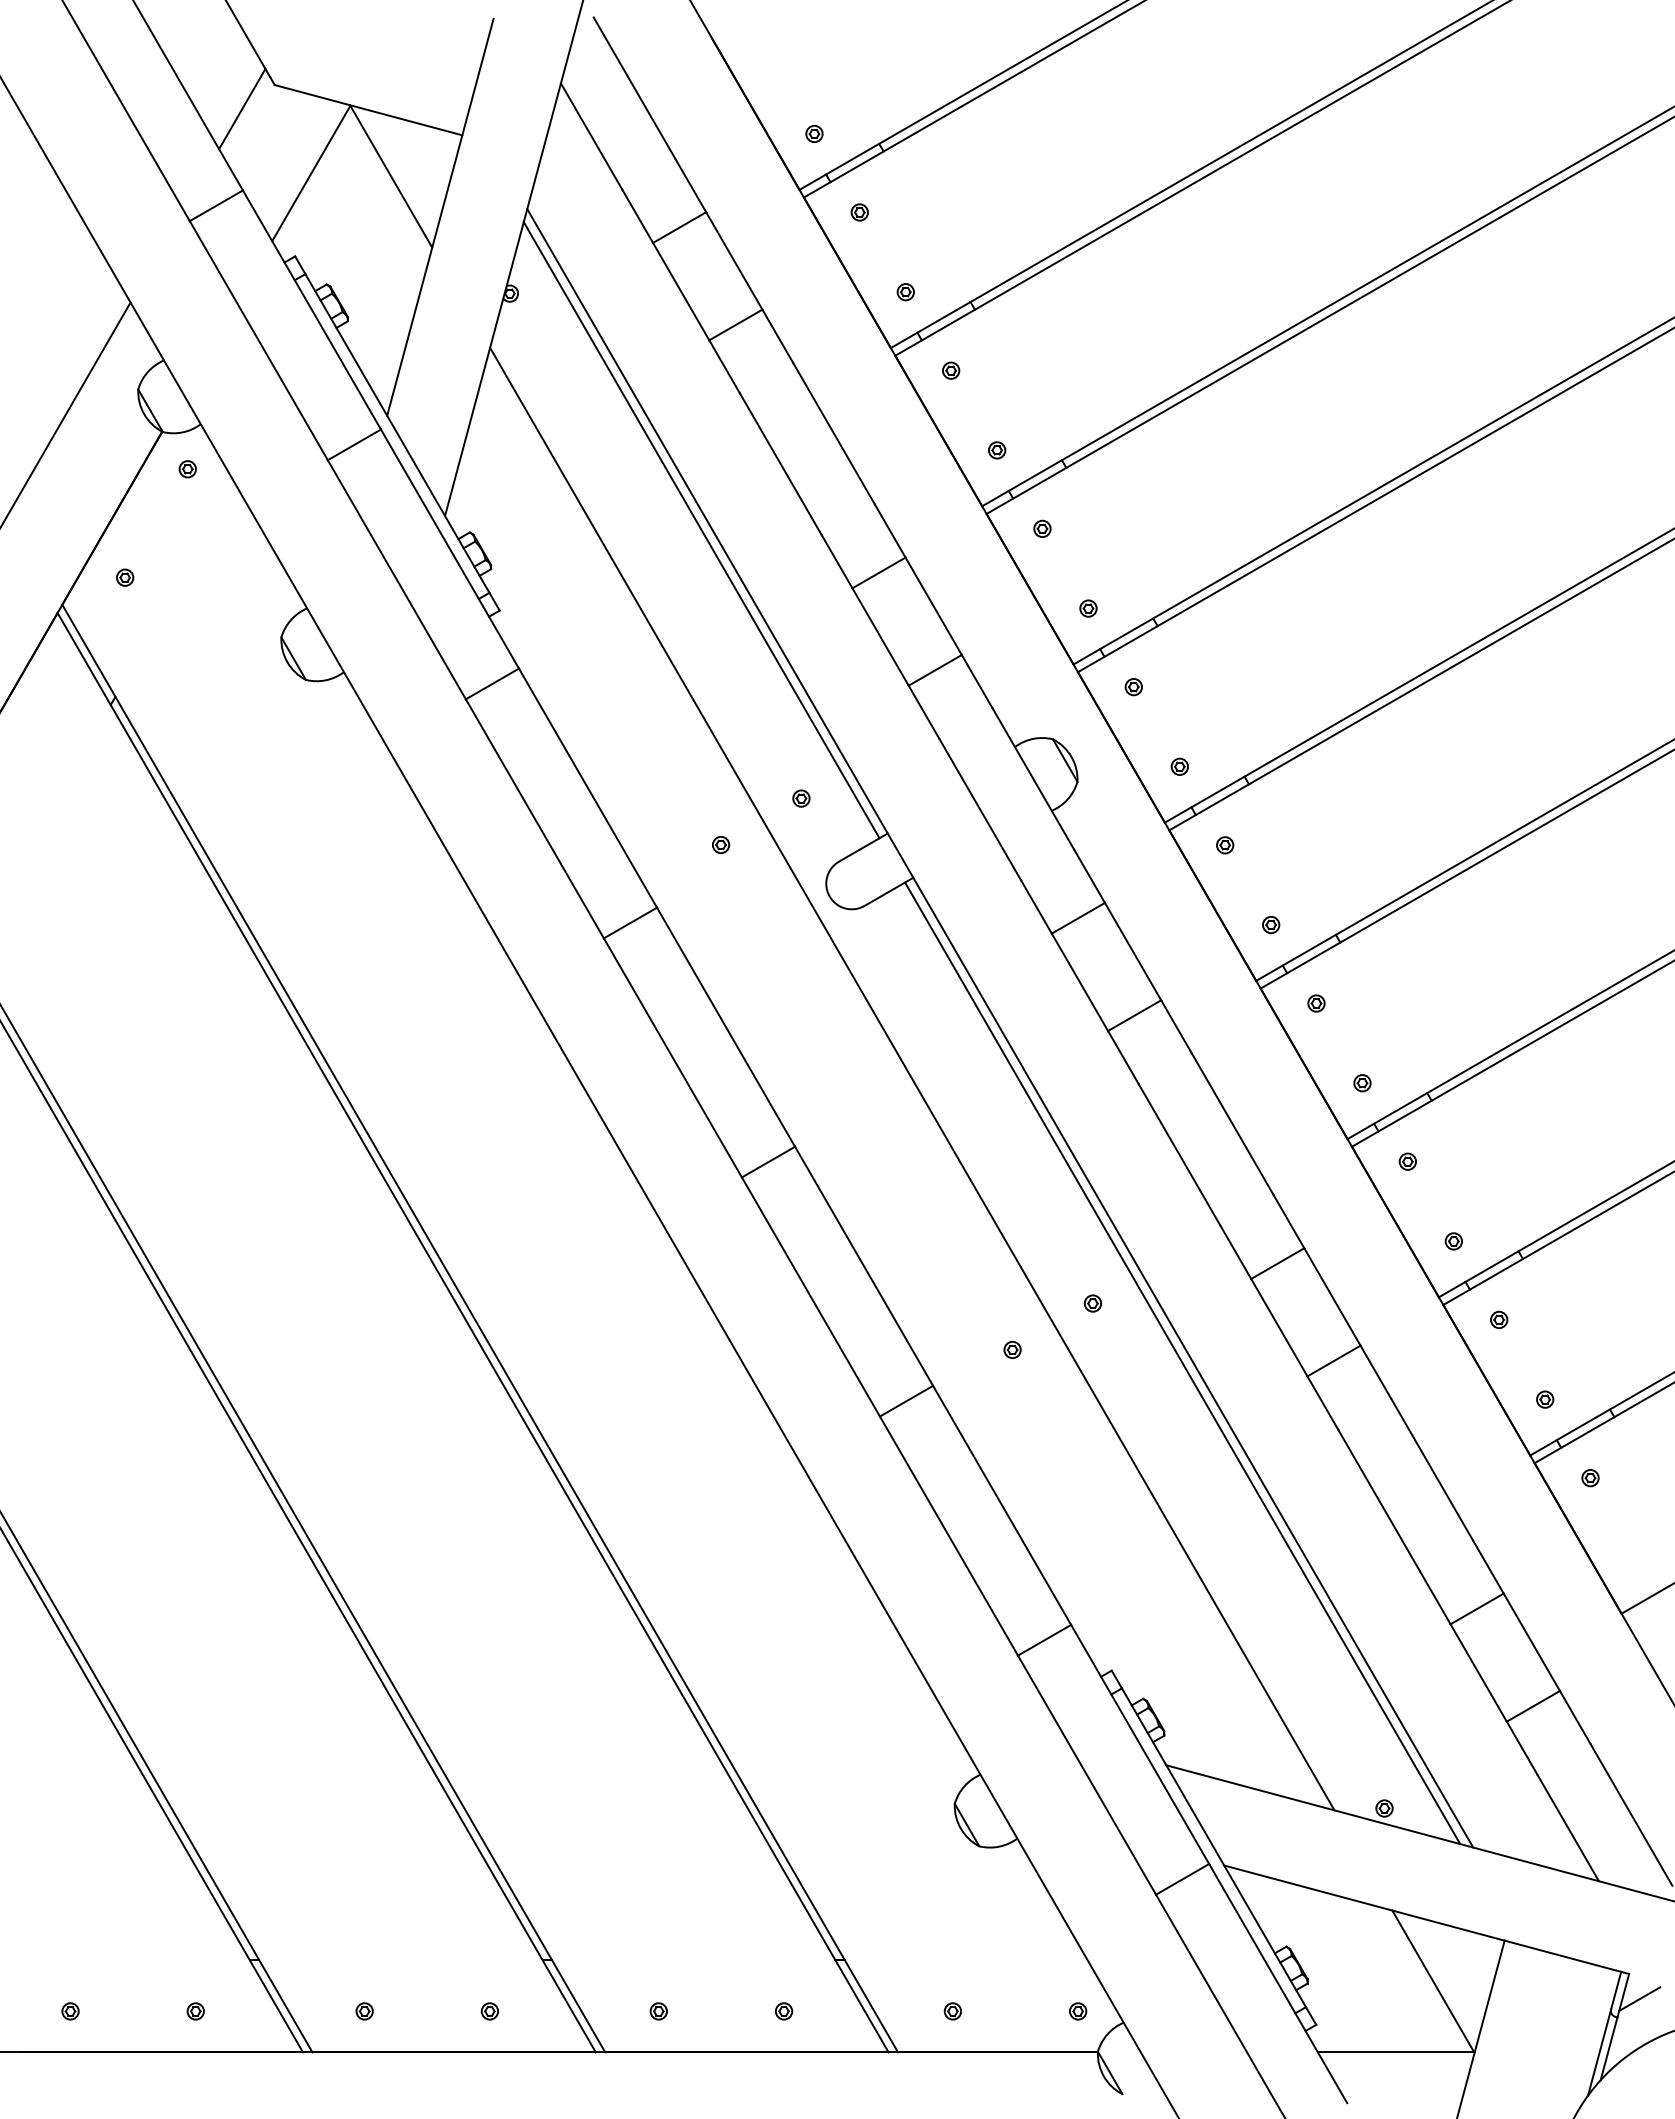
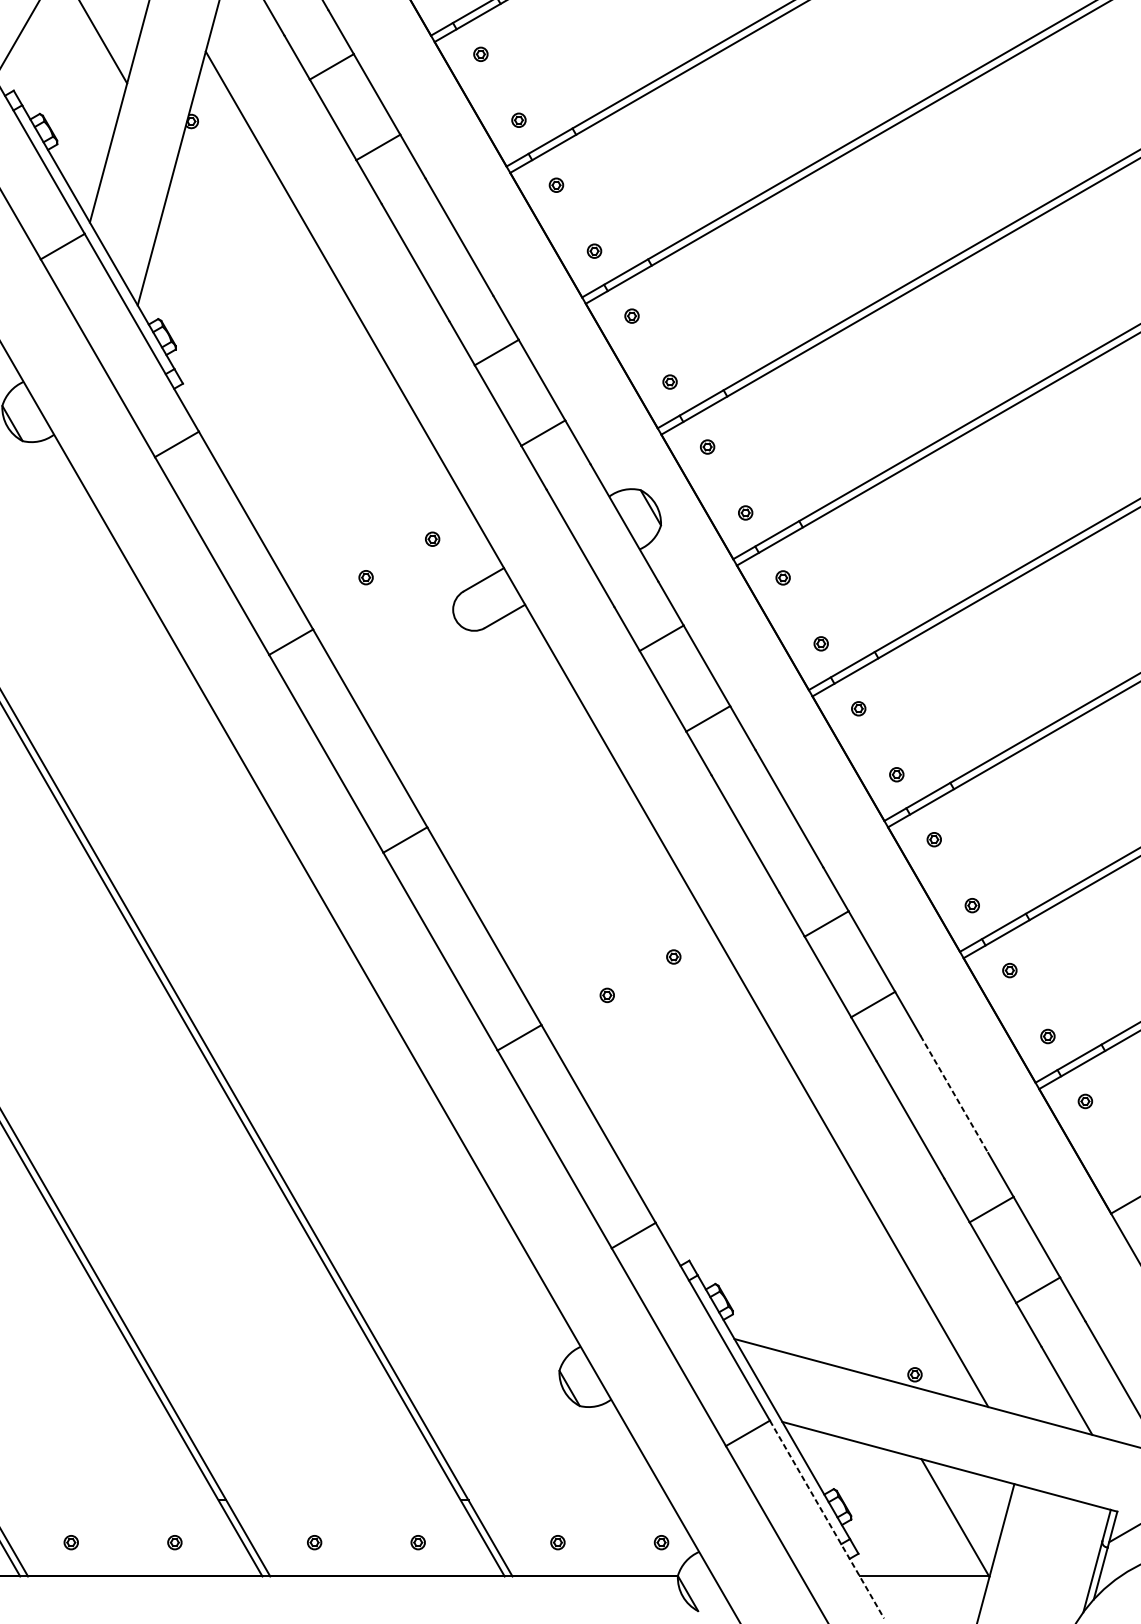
line: (701, 530) -> (349, 317), removed
line: (912, 1078) -> (524, 770), removed
line: (1182, 1363) -> (747, 1006), removed
line: (1432, 1469) -> (954, 1094), solid -> dashed
line: (1278, 1983) -> (827, 1519), solid -> dashed

